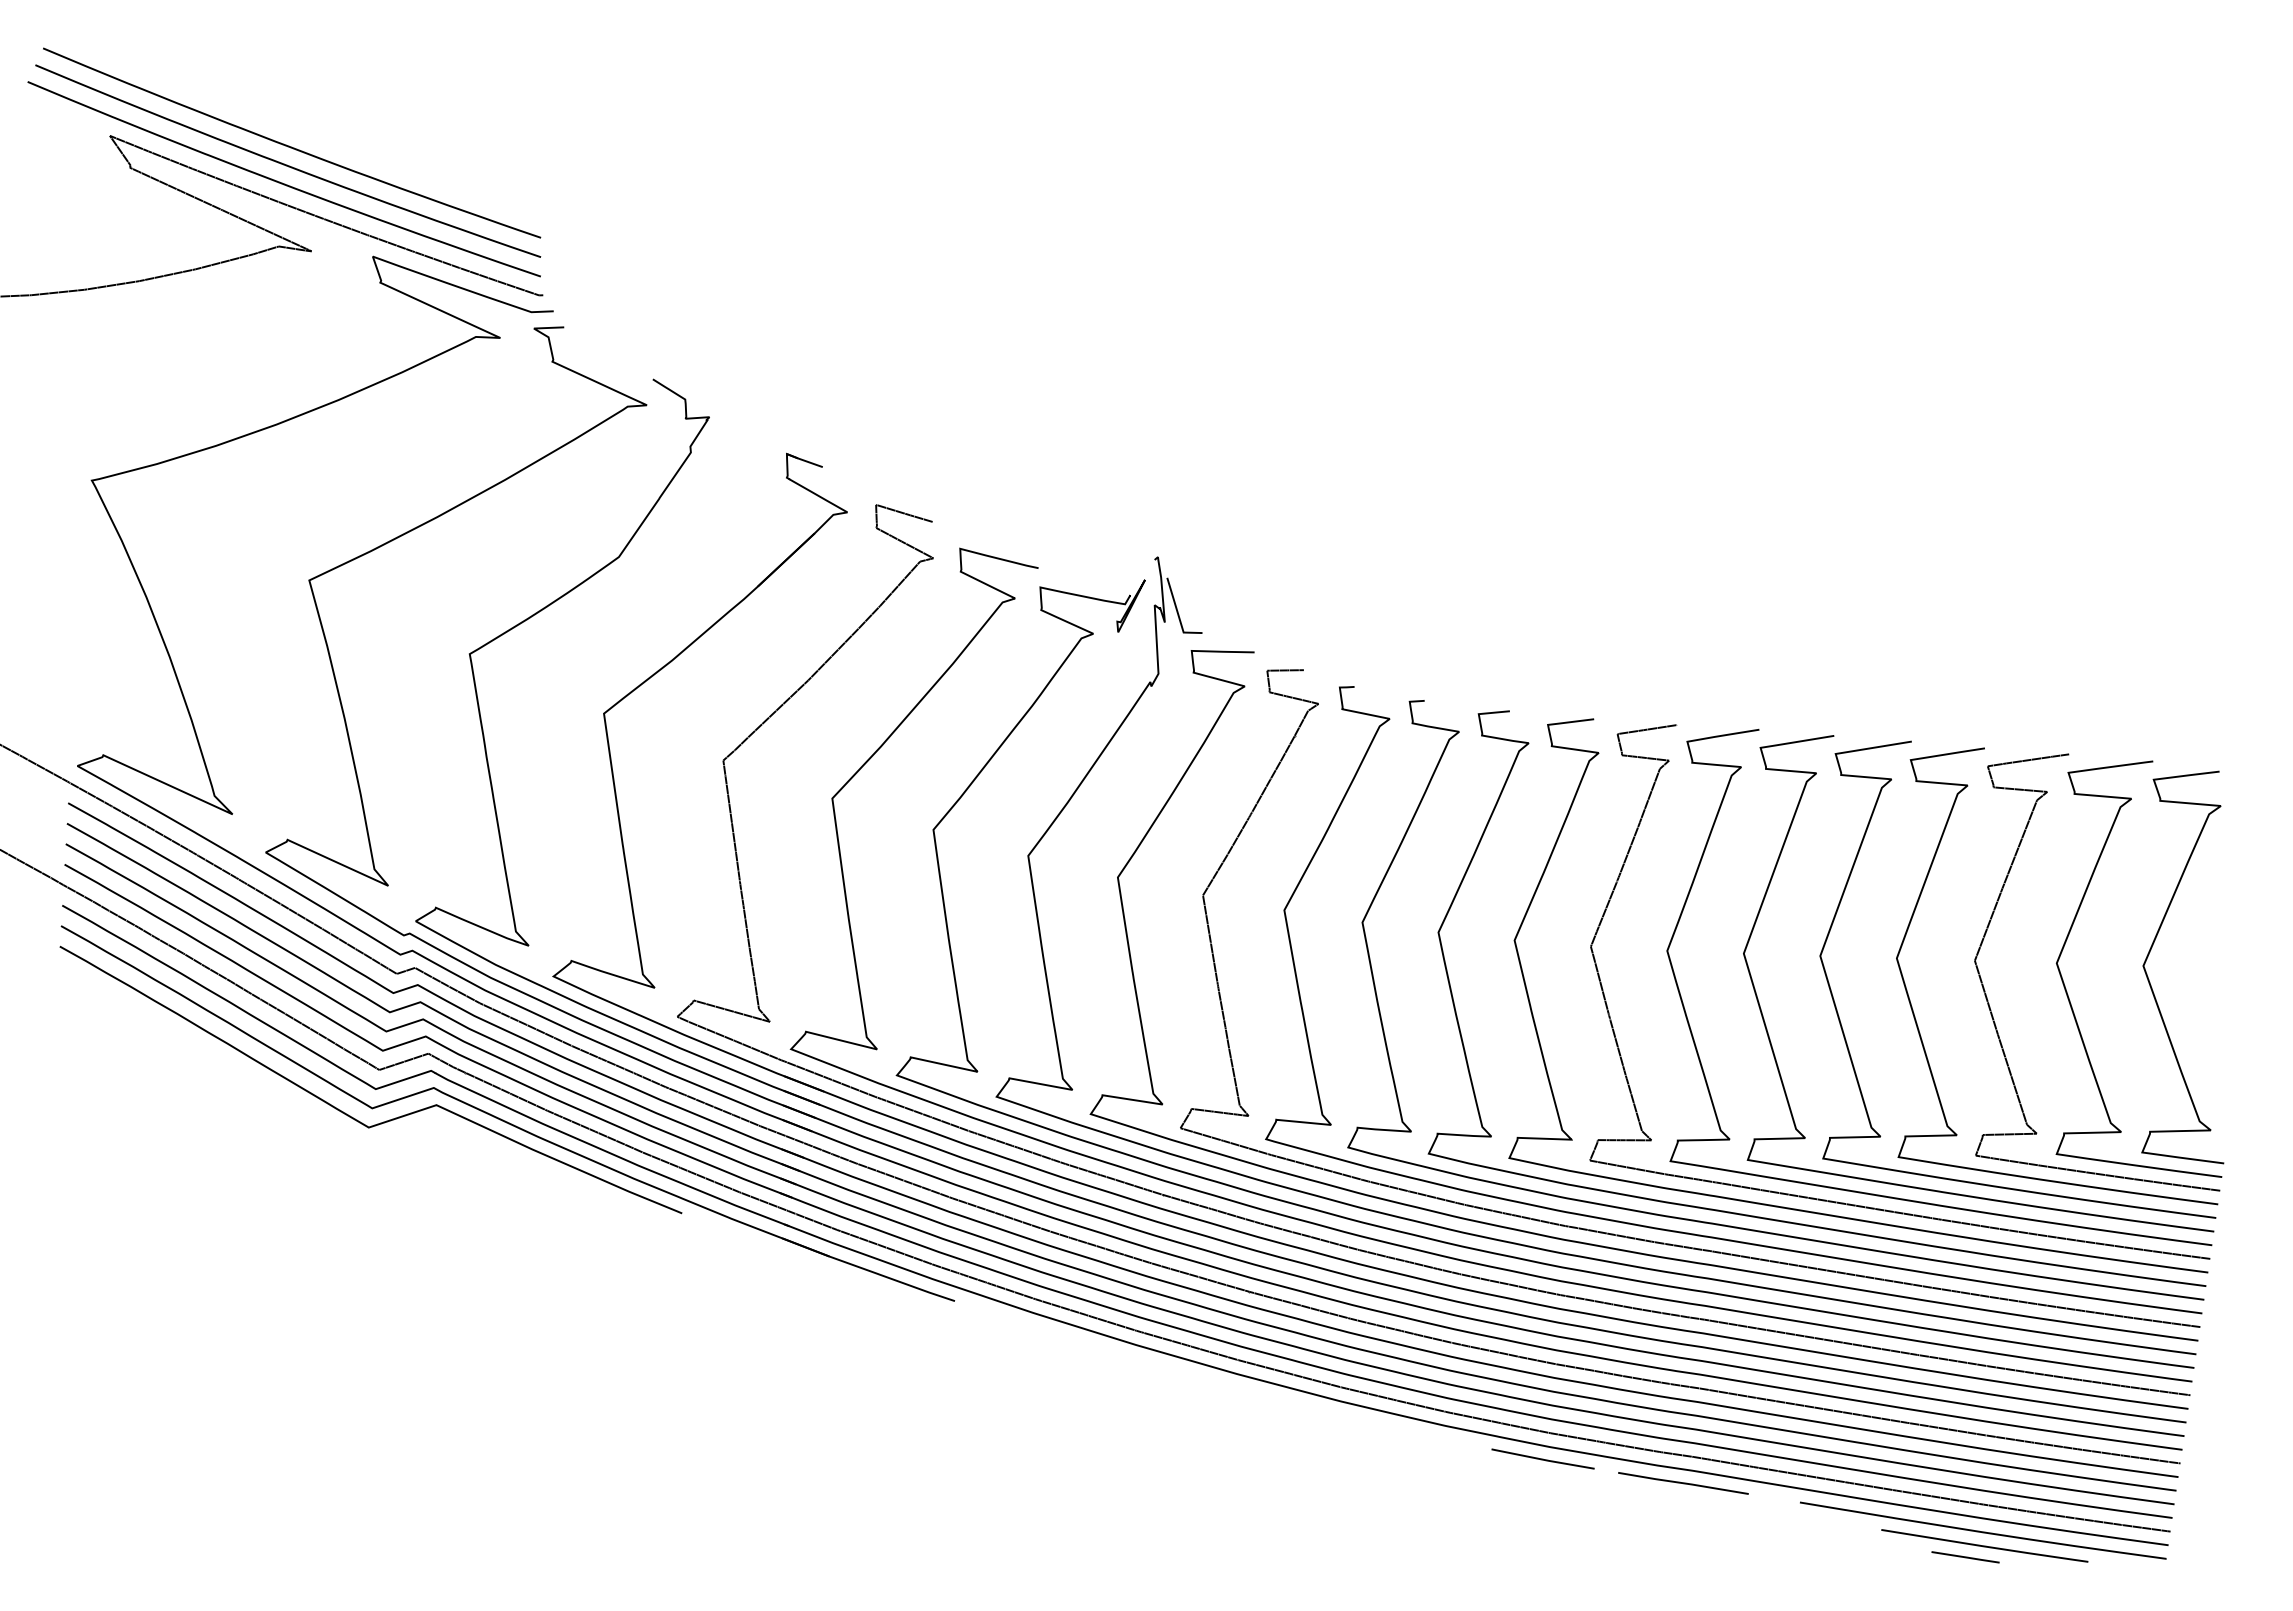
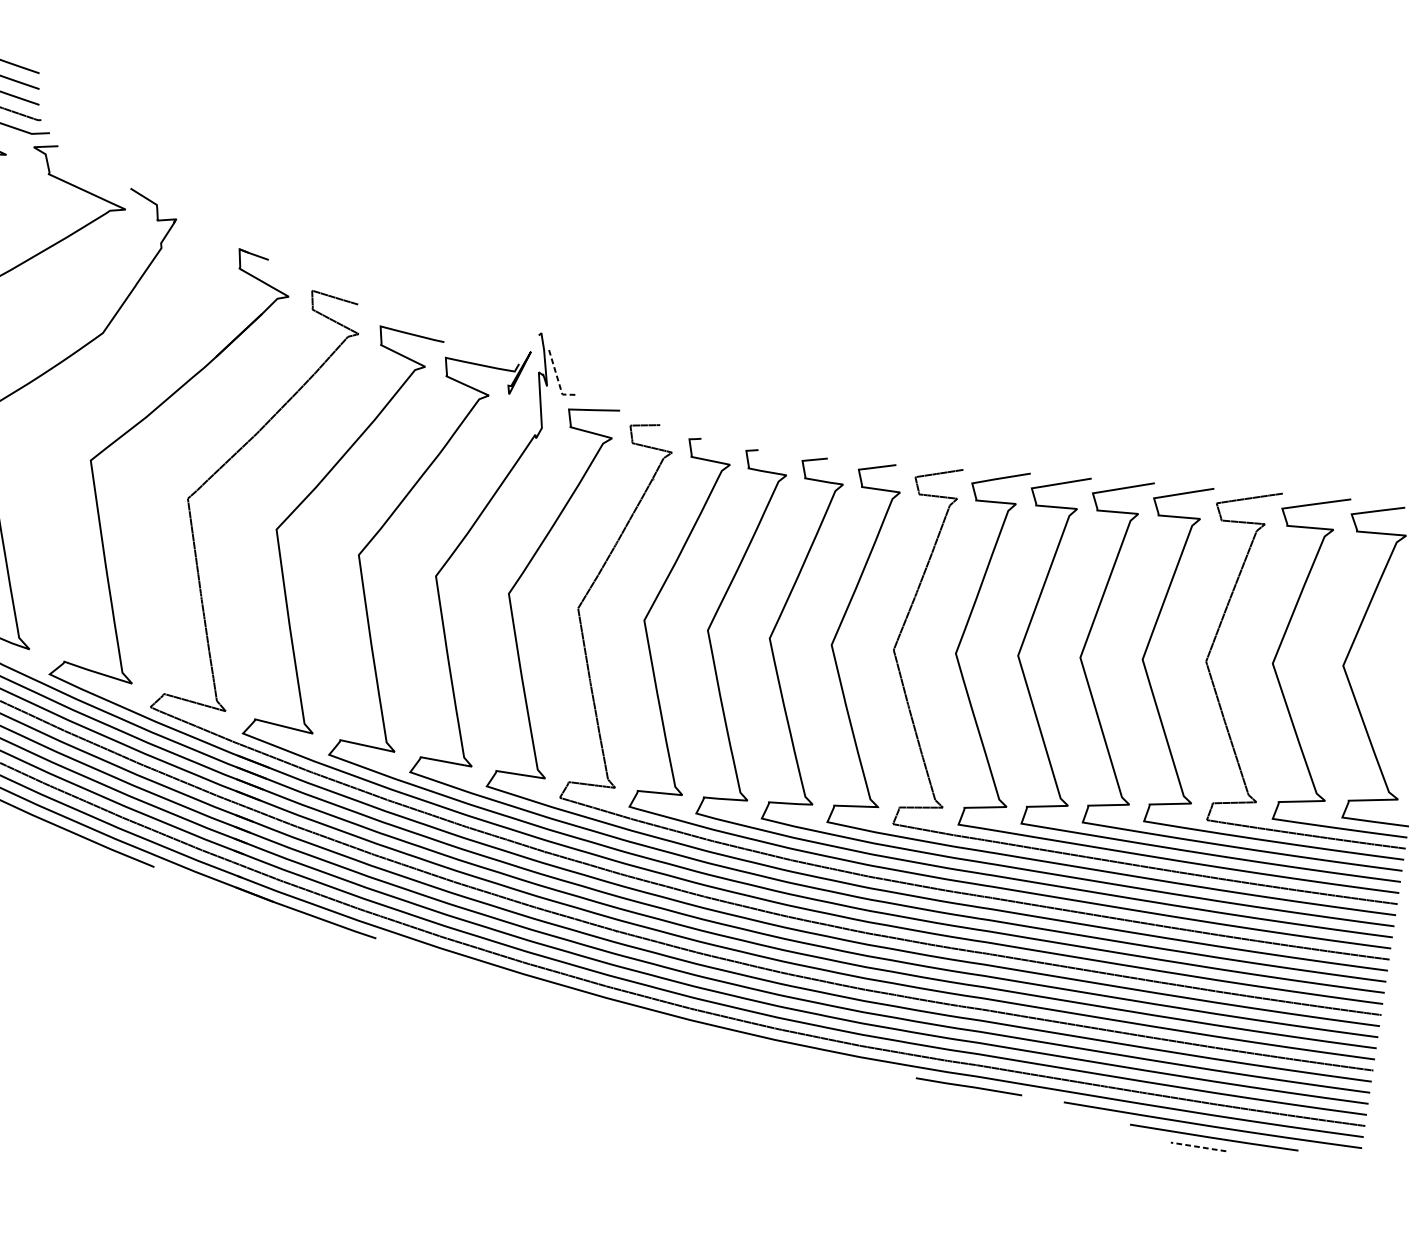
line: (1178, 614) -> (558, 379), solid -> dashed
line: (1542, 1458) -> (854, 1066), removed
line: (1966, 1557) -> (1199, 1147), solid -> dashed

